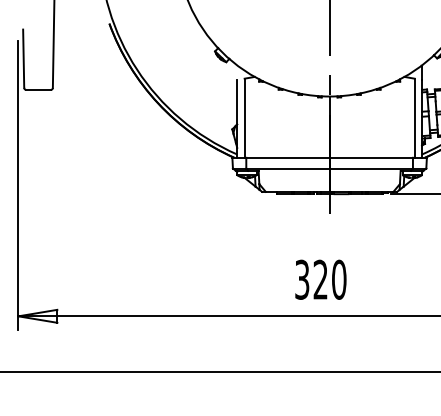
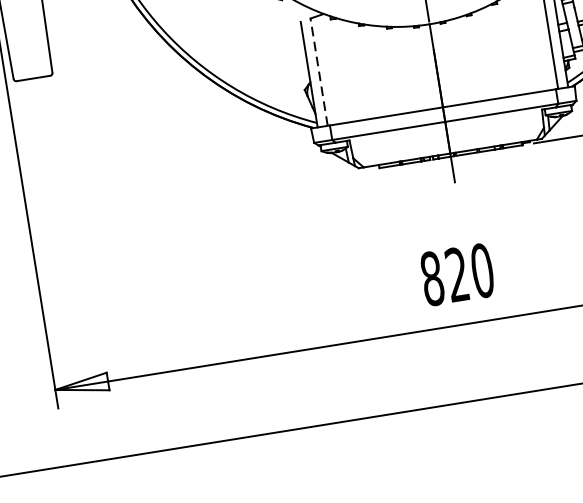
line: (244, 118) -> (318, 72), solid -> dashed
text: (302, 279) -> (432, 278), 320 -> 820

